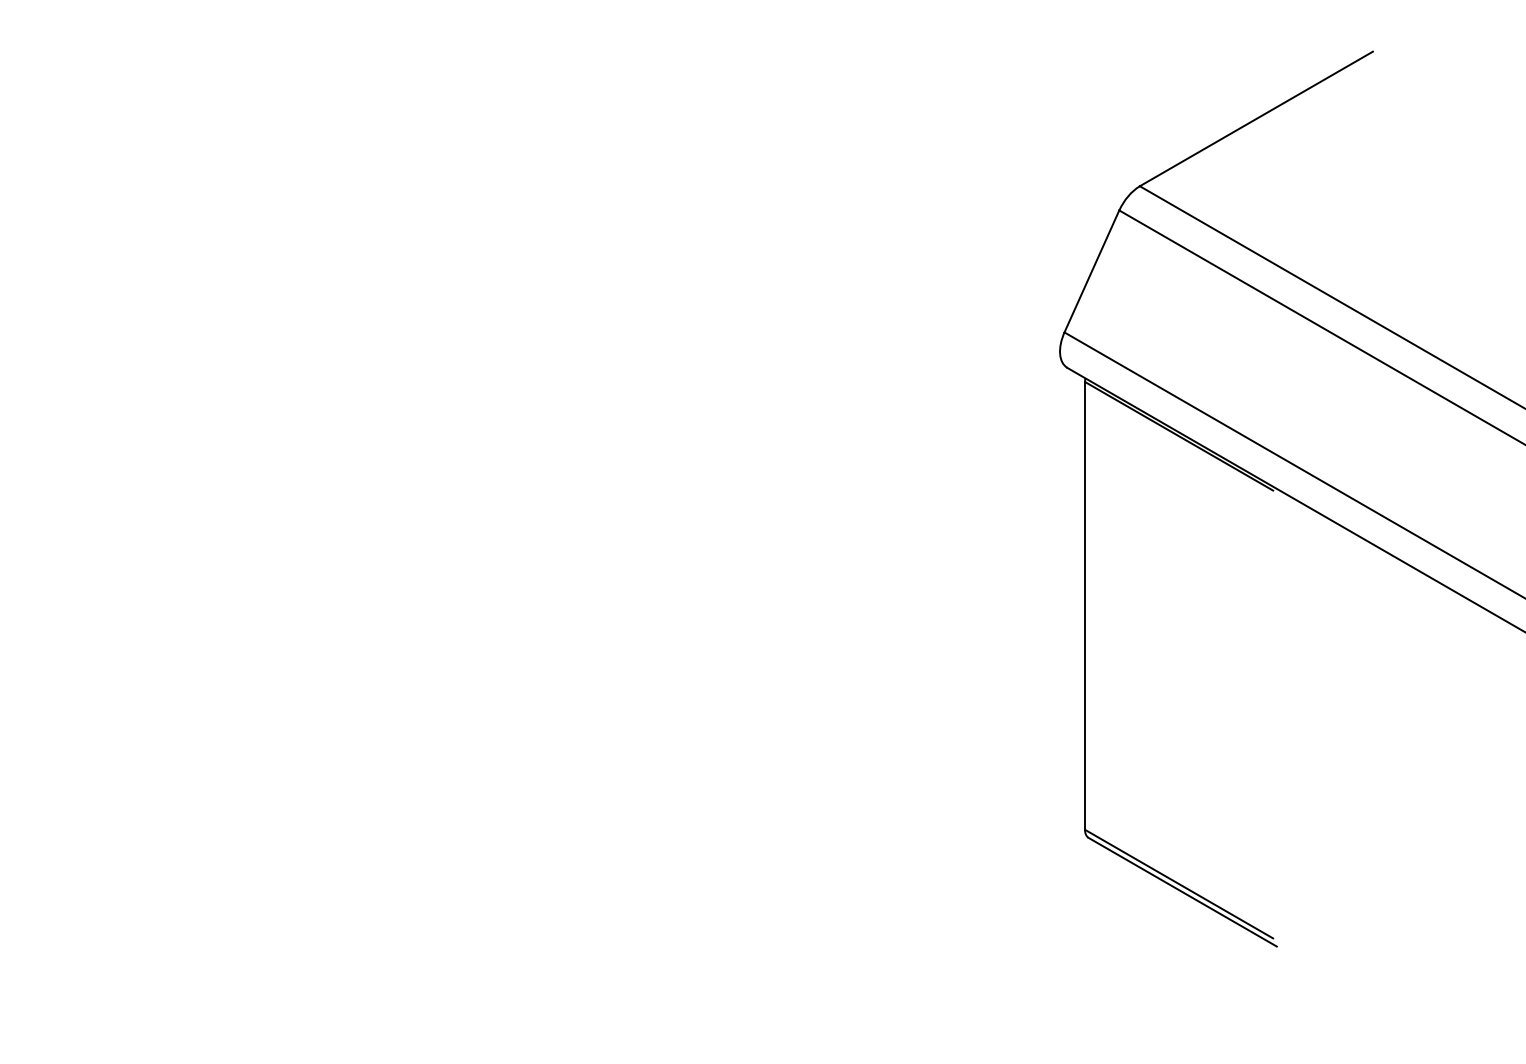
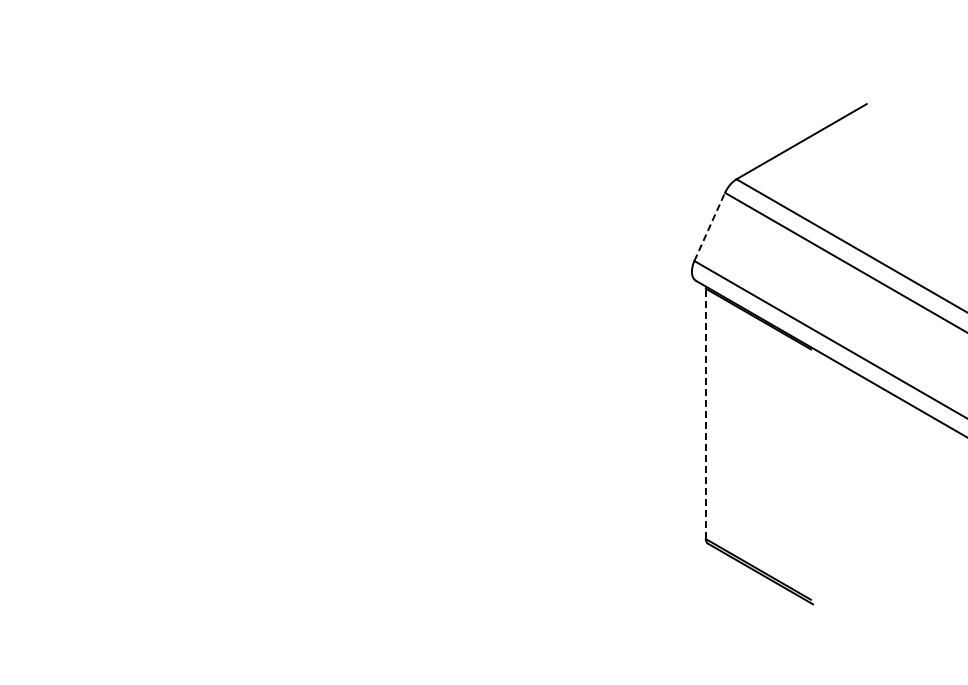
line: (1091, 270) -> (709, 226), solid -> dashed
line: (1084, 605) -> (705, 413), solid -> dashed

